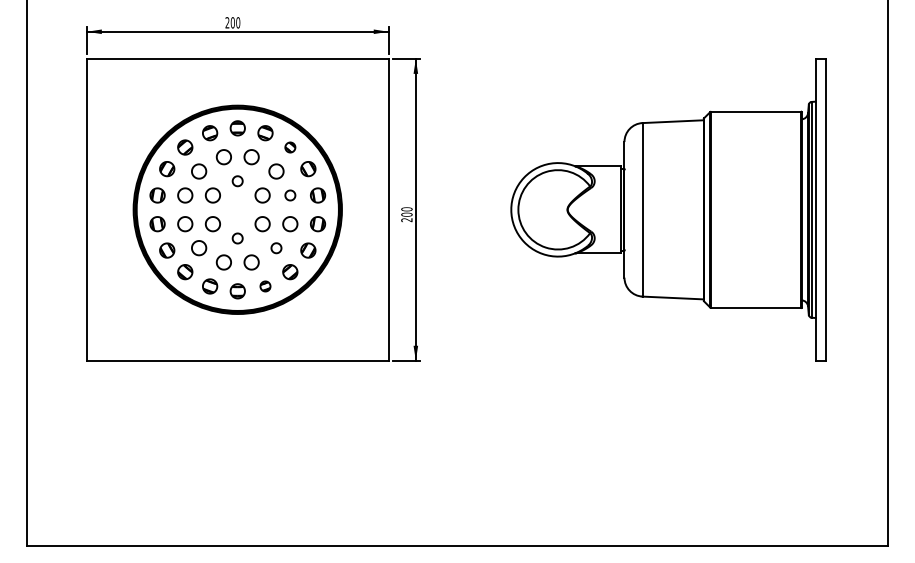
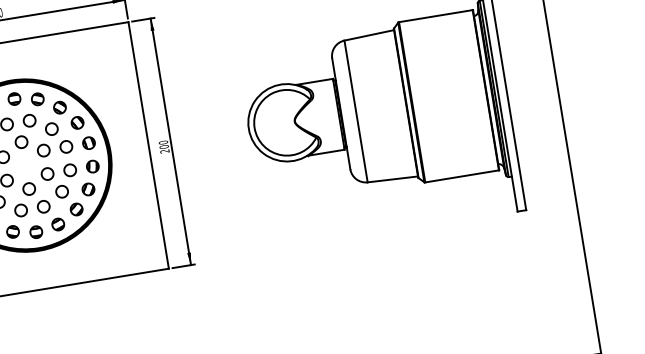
part: (290, 147) -> (60, 107), size x1.43
part: (237, 181) -> (21, 142), size x1.43
part: (290, 195) -> (66, 146), size x1.43
part: (237, 238) -> (28, 189), size x1.43
part: (276, 248) -> (62, 192), size x1.43
part: (265, 286) -> (58, 224), size x1.43

